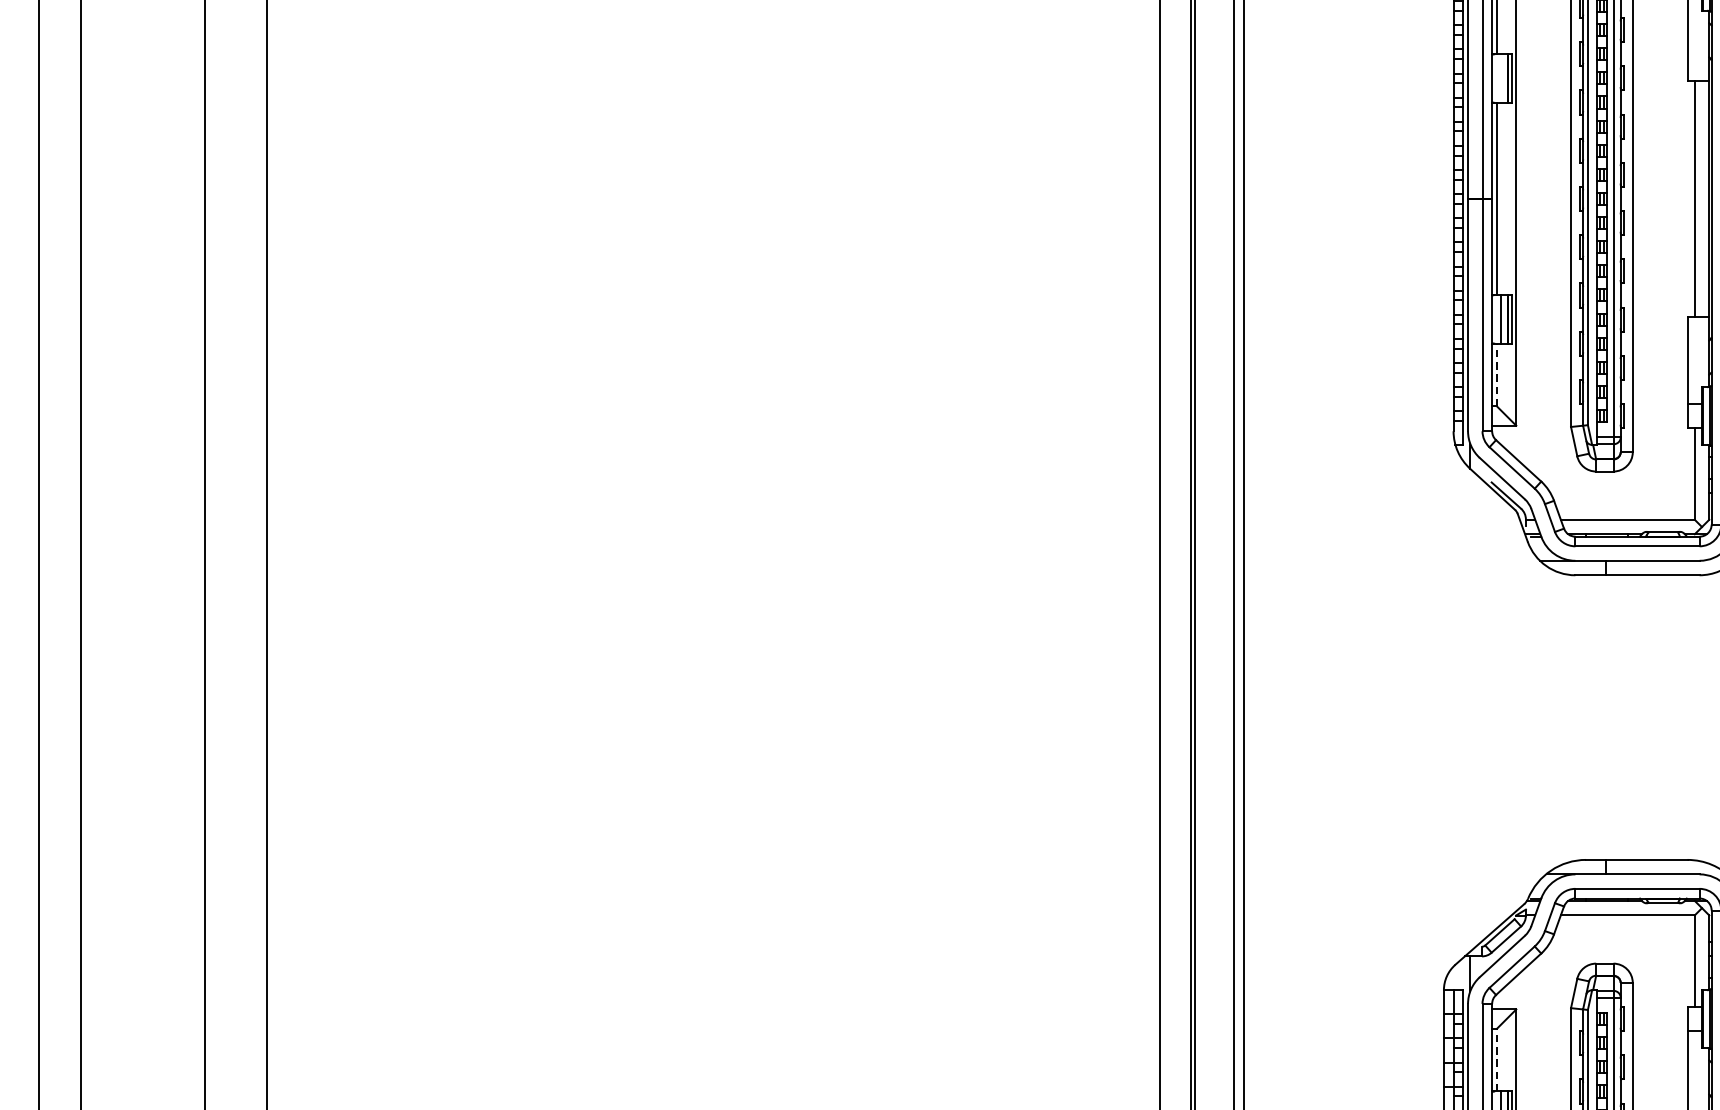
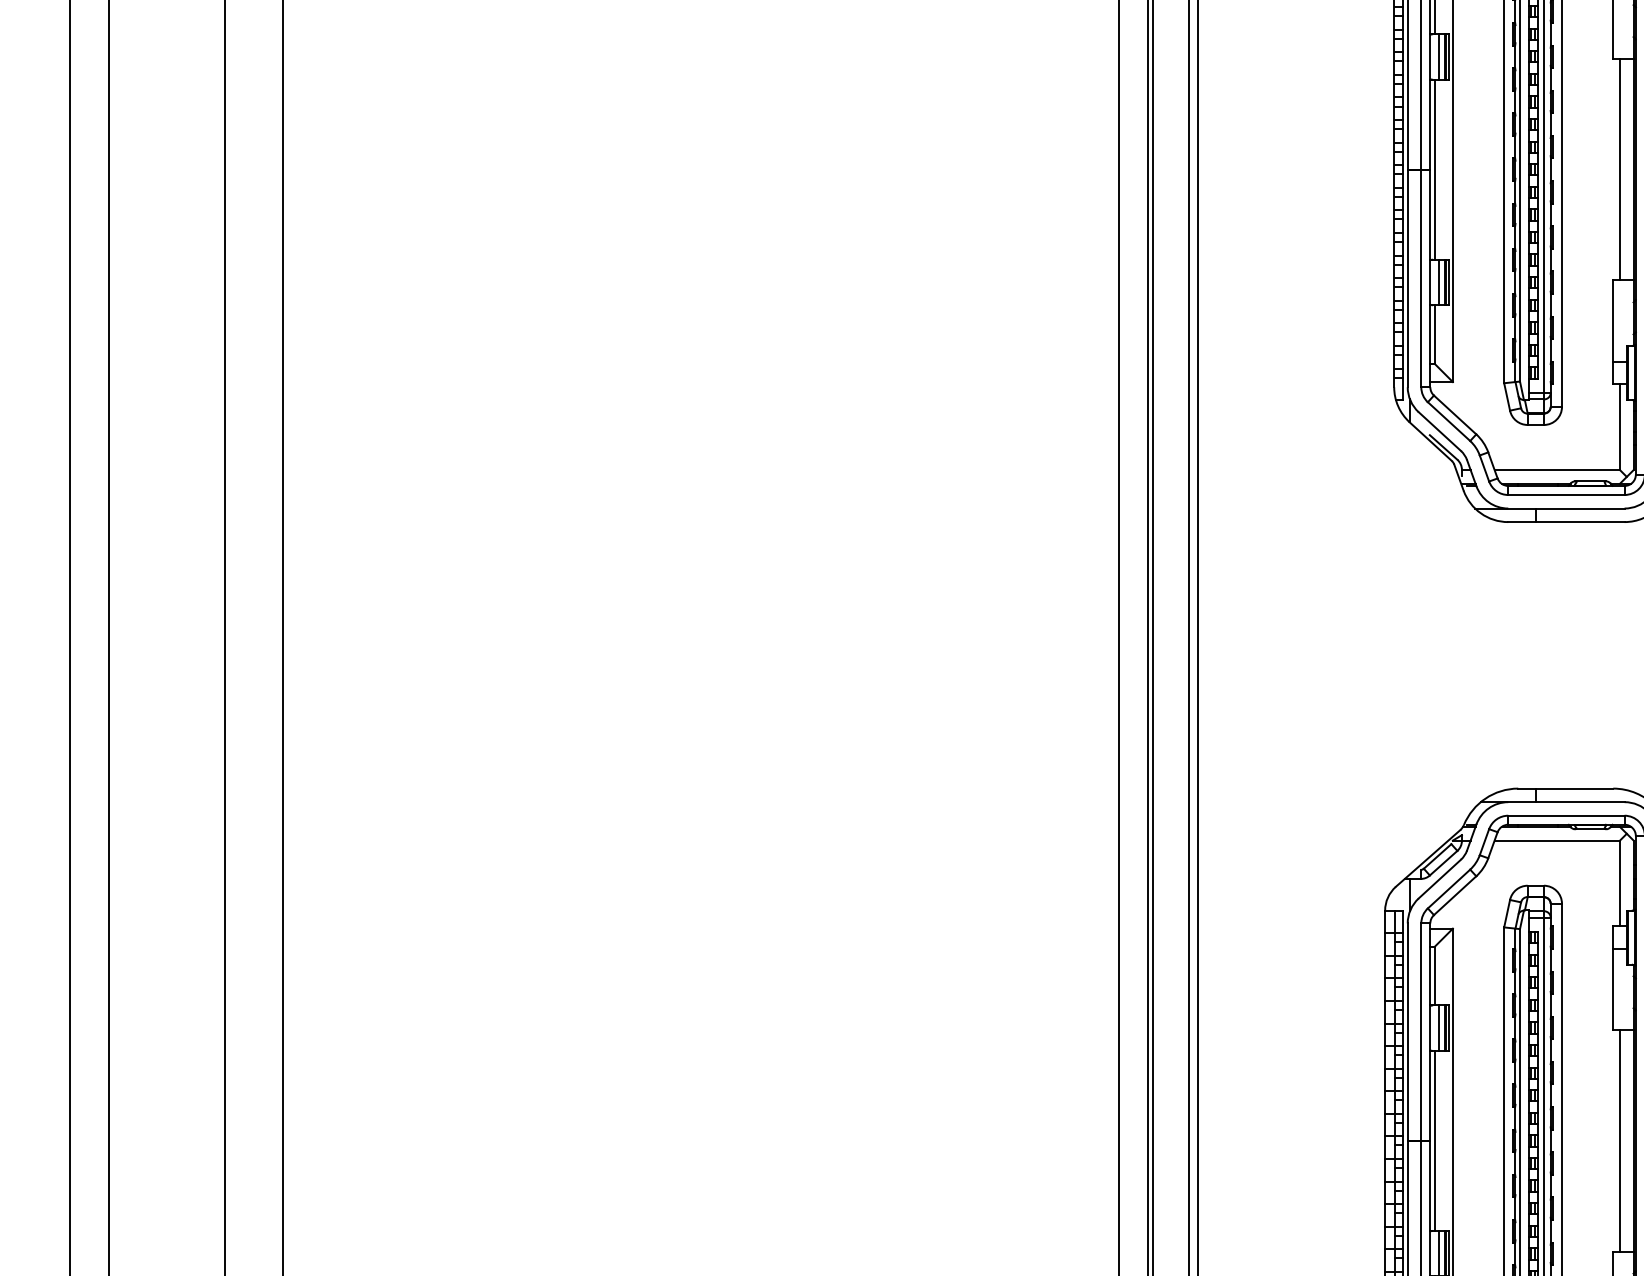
line: (1500, 78) -> (1438, 56), added
line: (1496, 374) -> (1434, 334), dashed -> solid
line: (1496, 1059) -> (1434, 975), dashed -> solid

